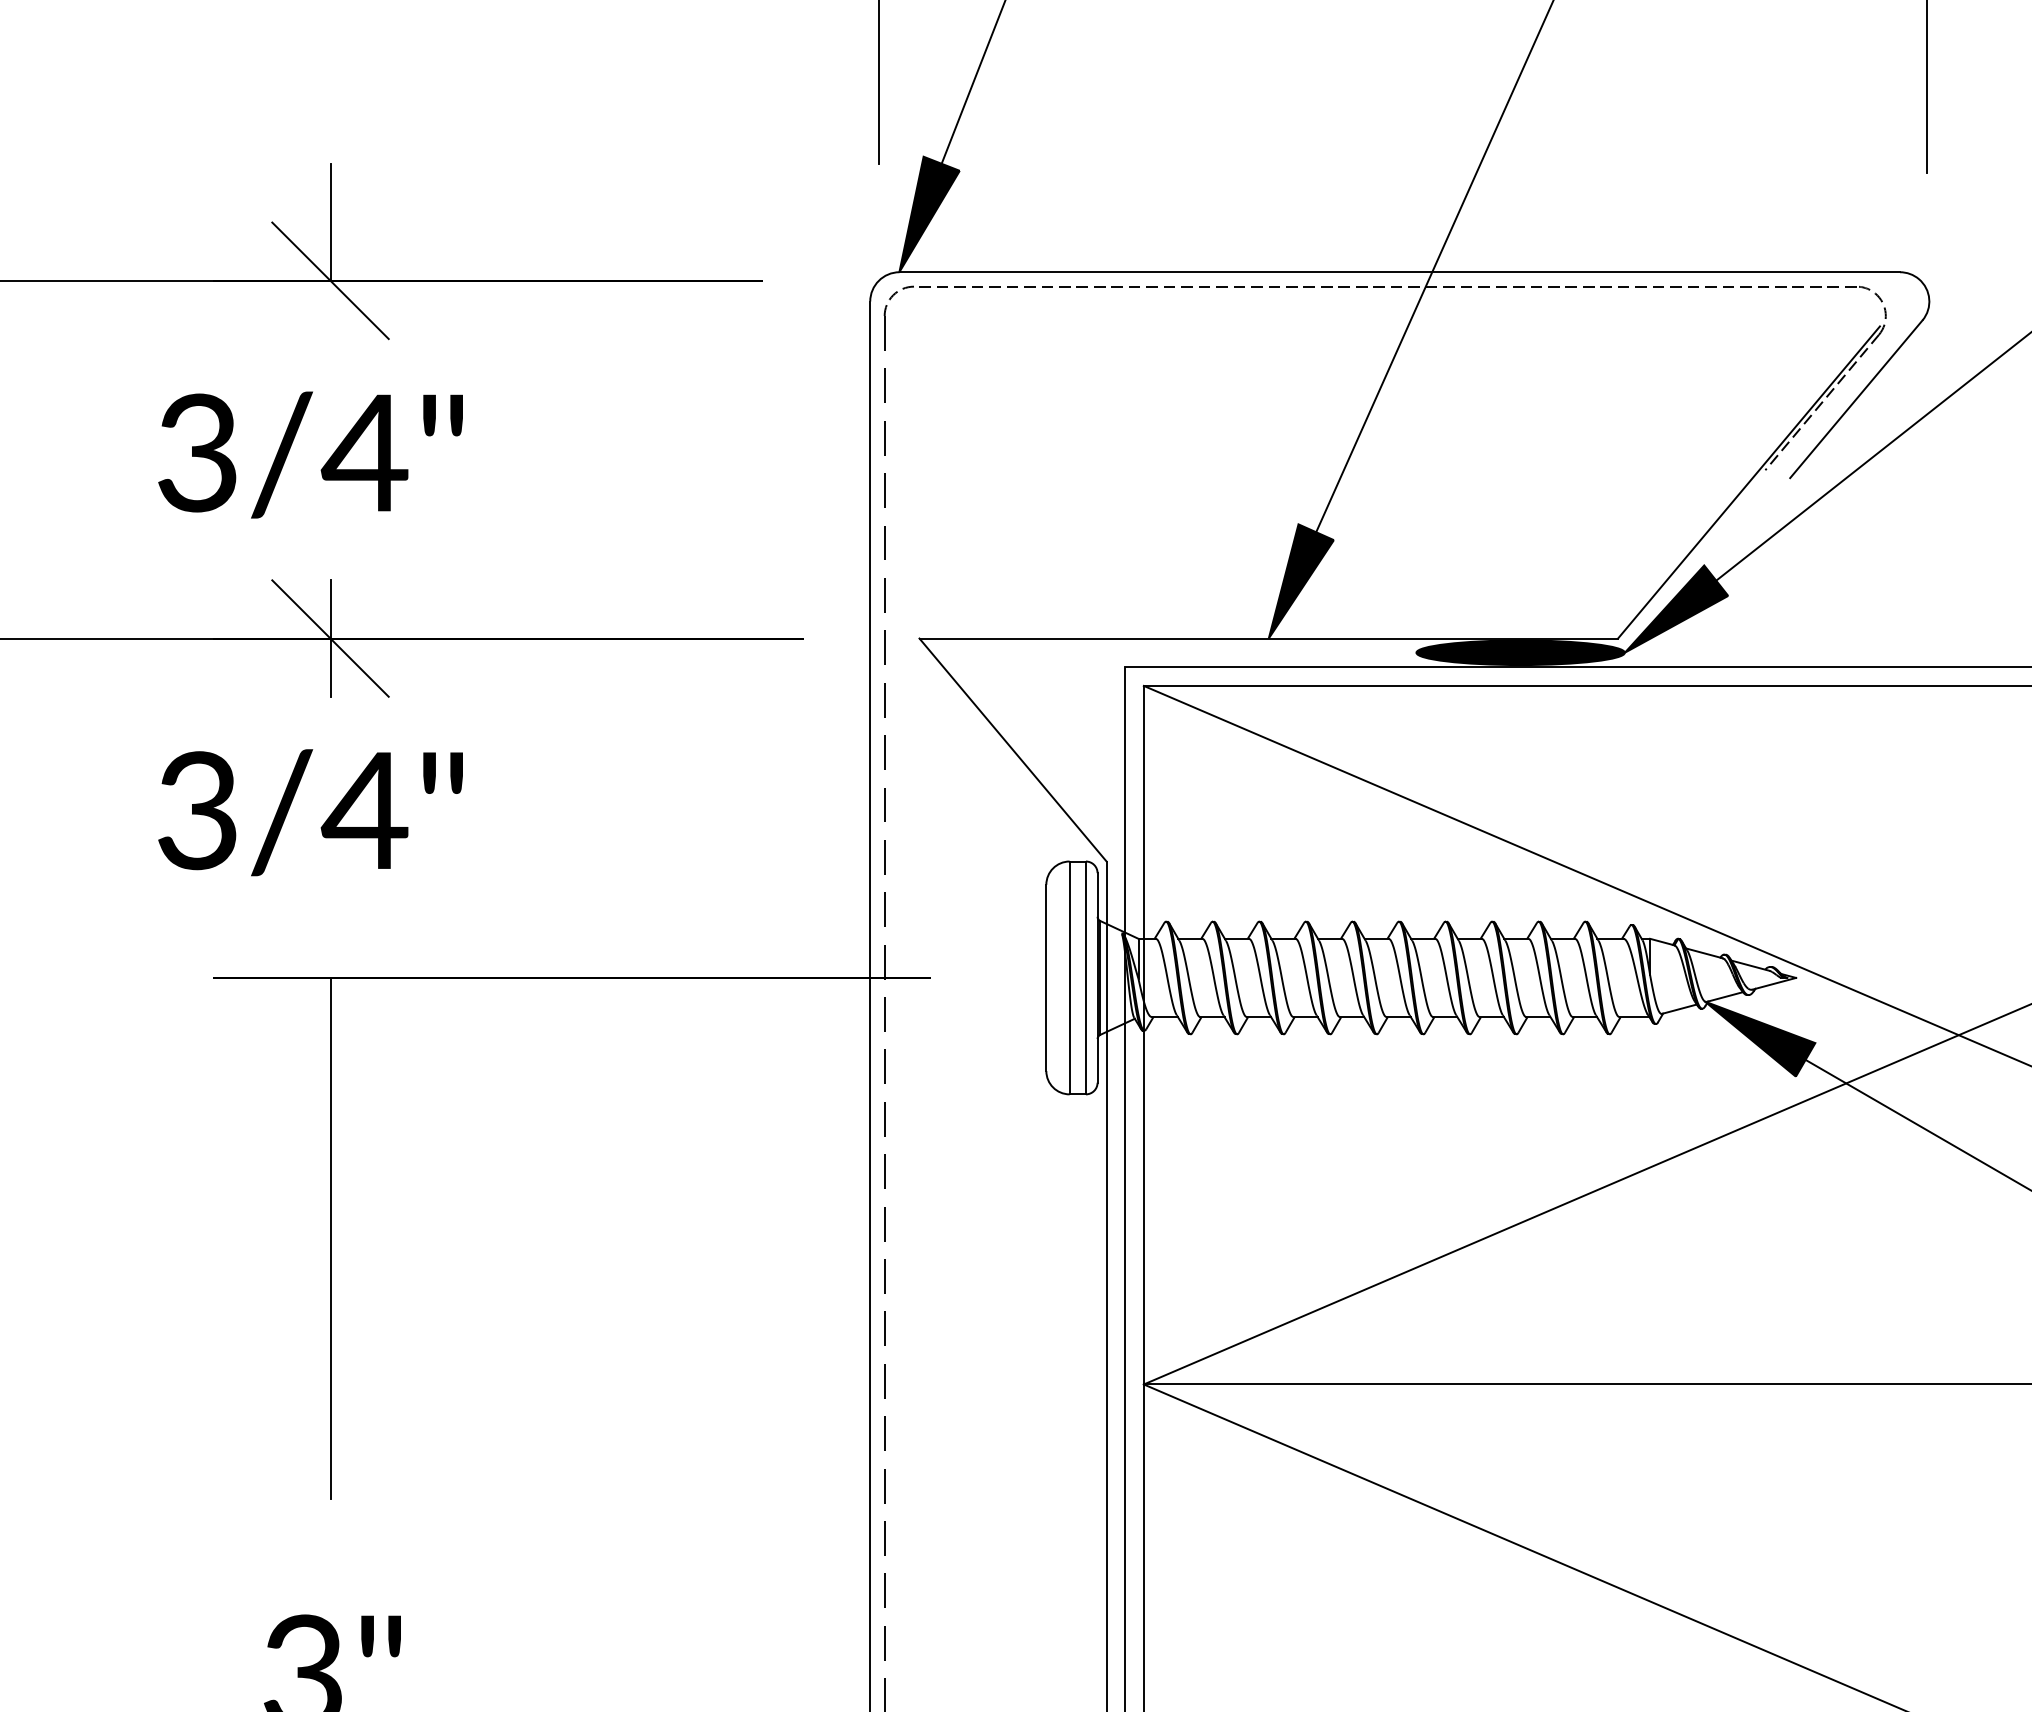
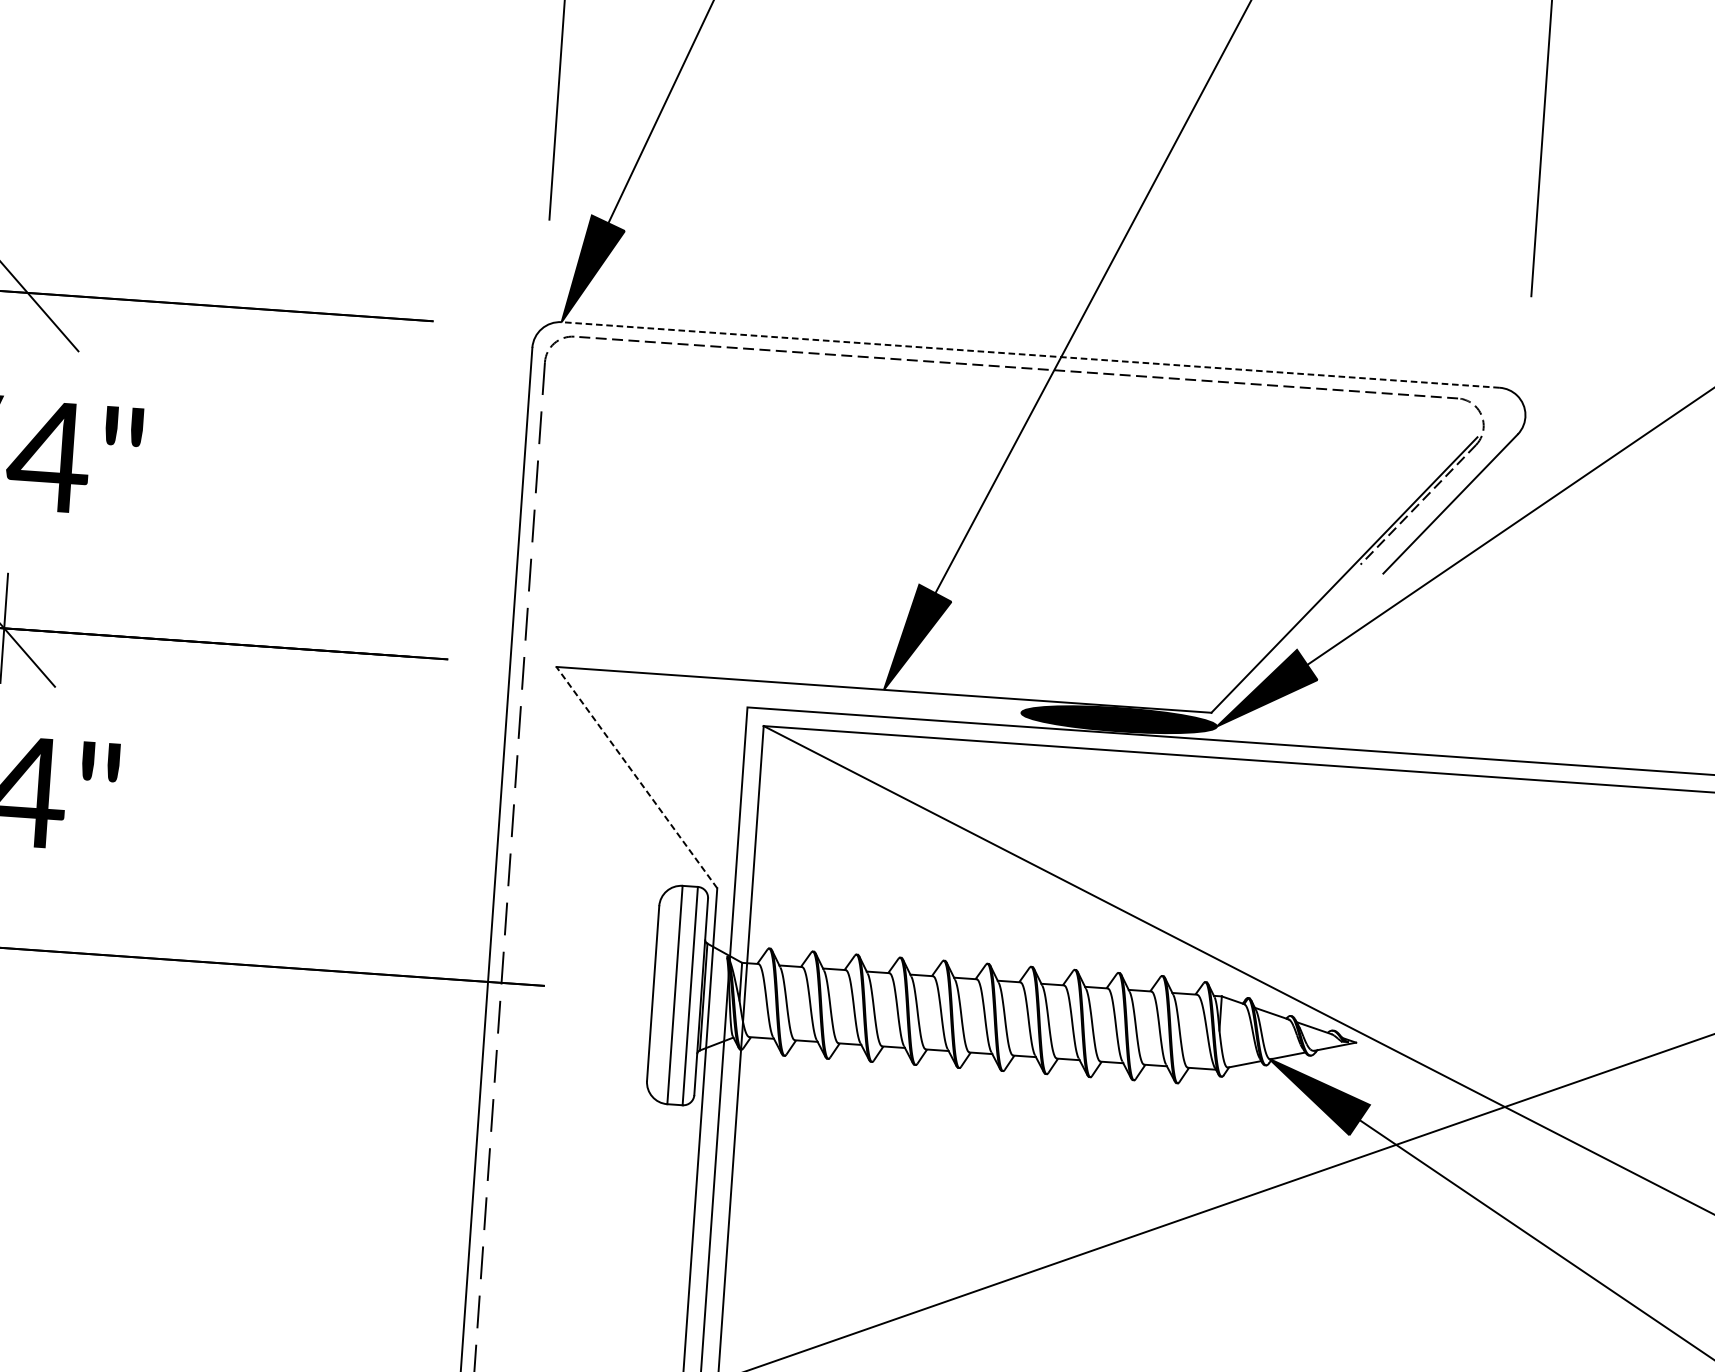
line: (330, 222) -> (31, 238), removed
line: (1399, 272) -> (1030, 355), solid -> dashed
line: (1013, 750) -> (637, 778), solid -> dashed

